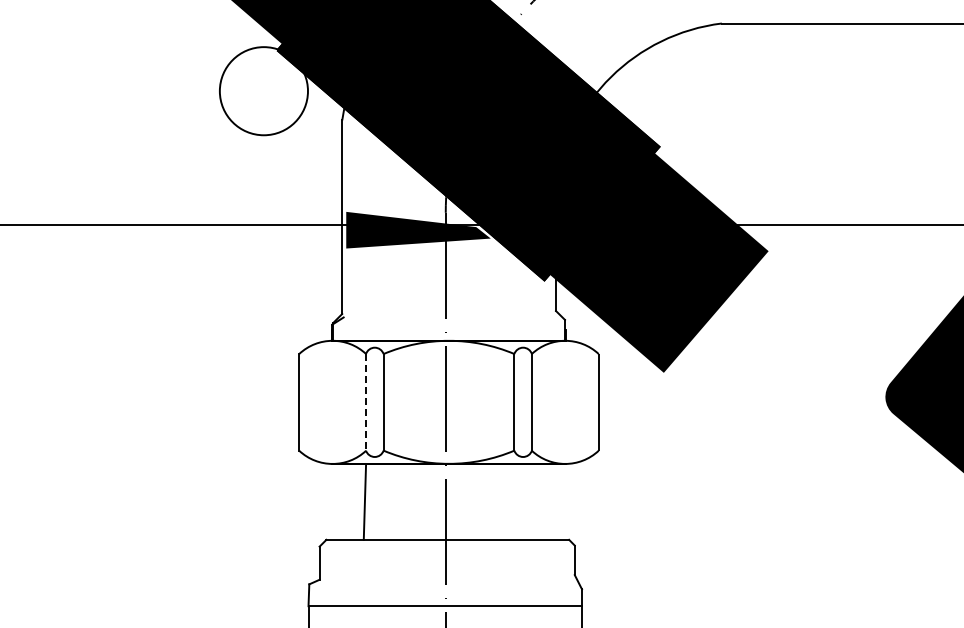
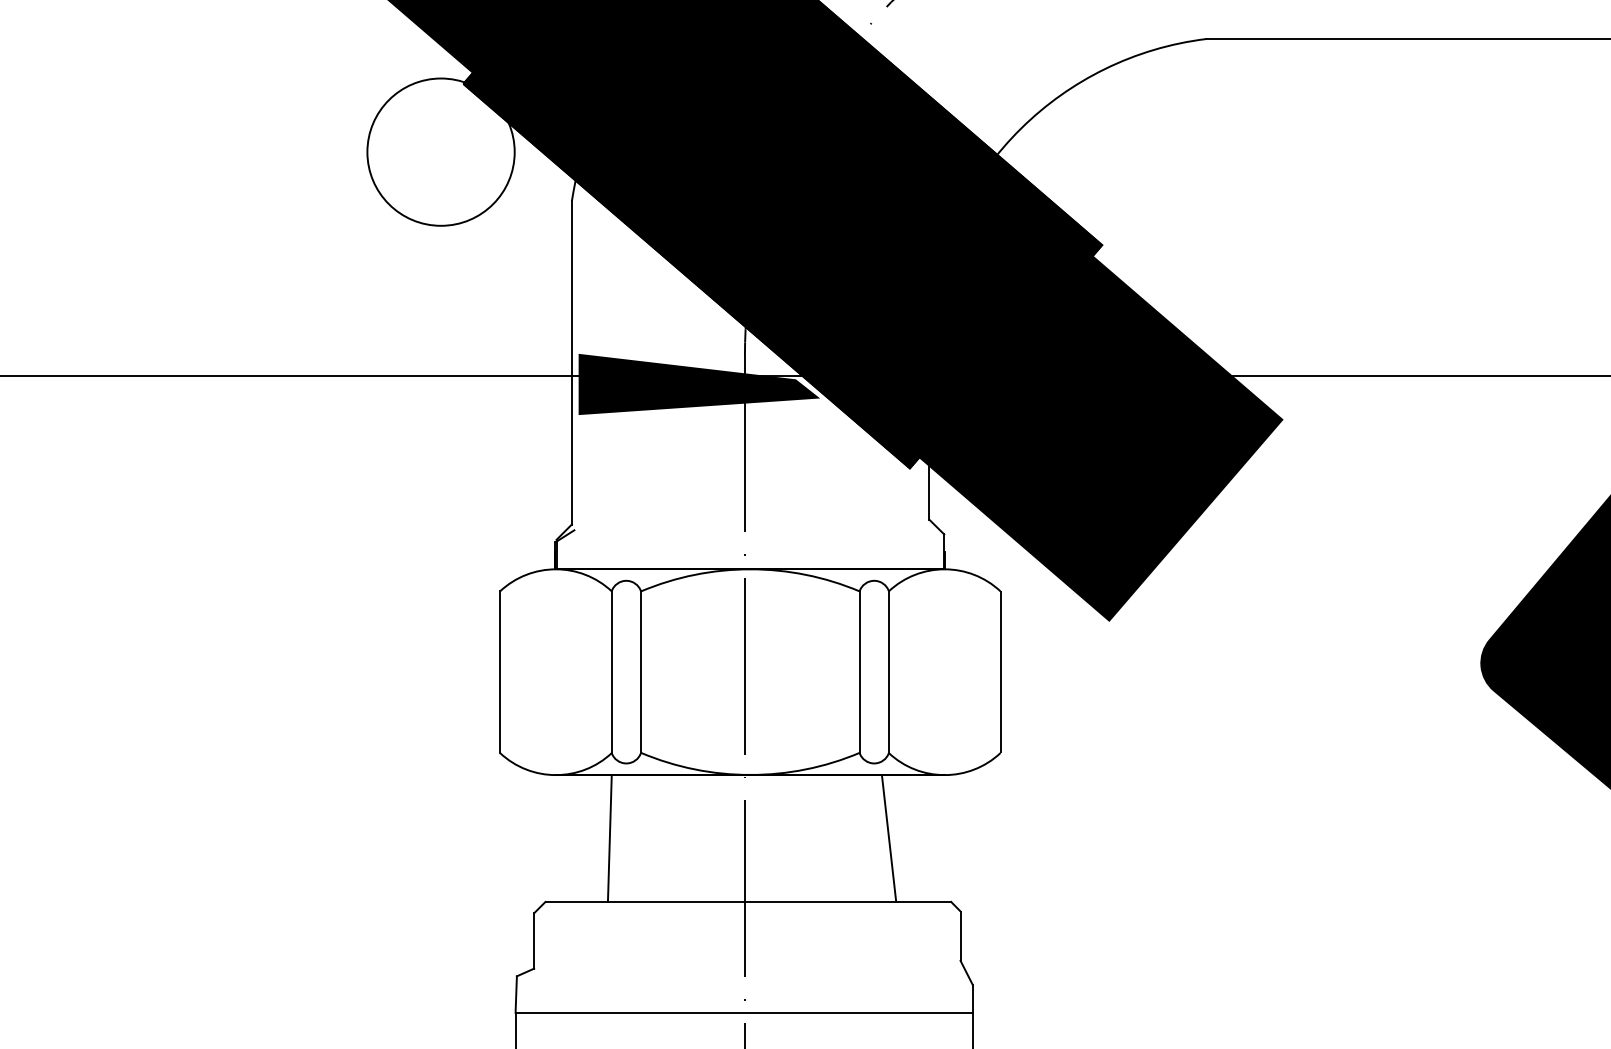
line: (366, 402) -> (612, 672), dashed -> solid
line: (531, 501) -> (888, 837), added

